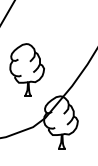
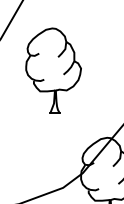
part: (26, 69) -> (52, 69), moved

